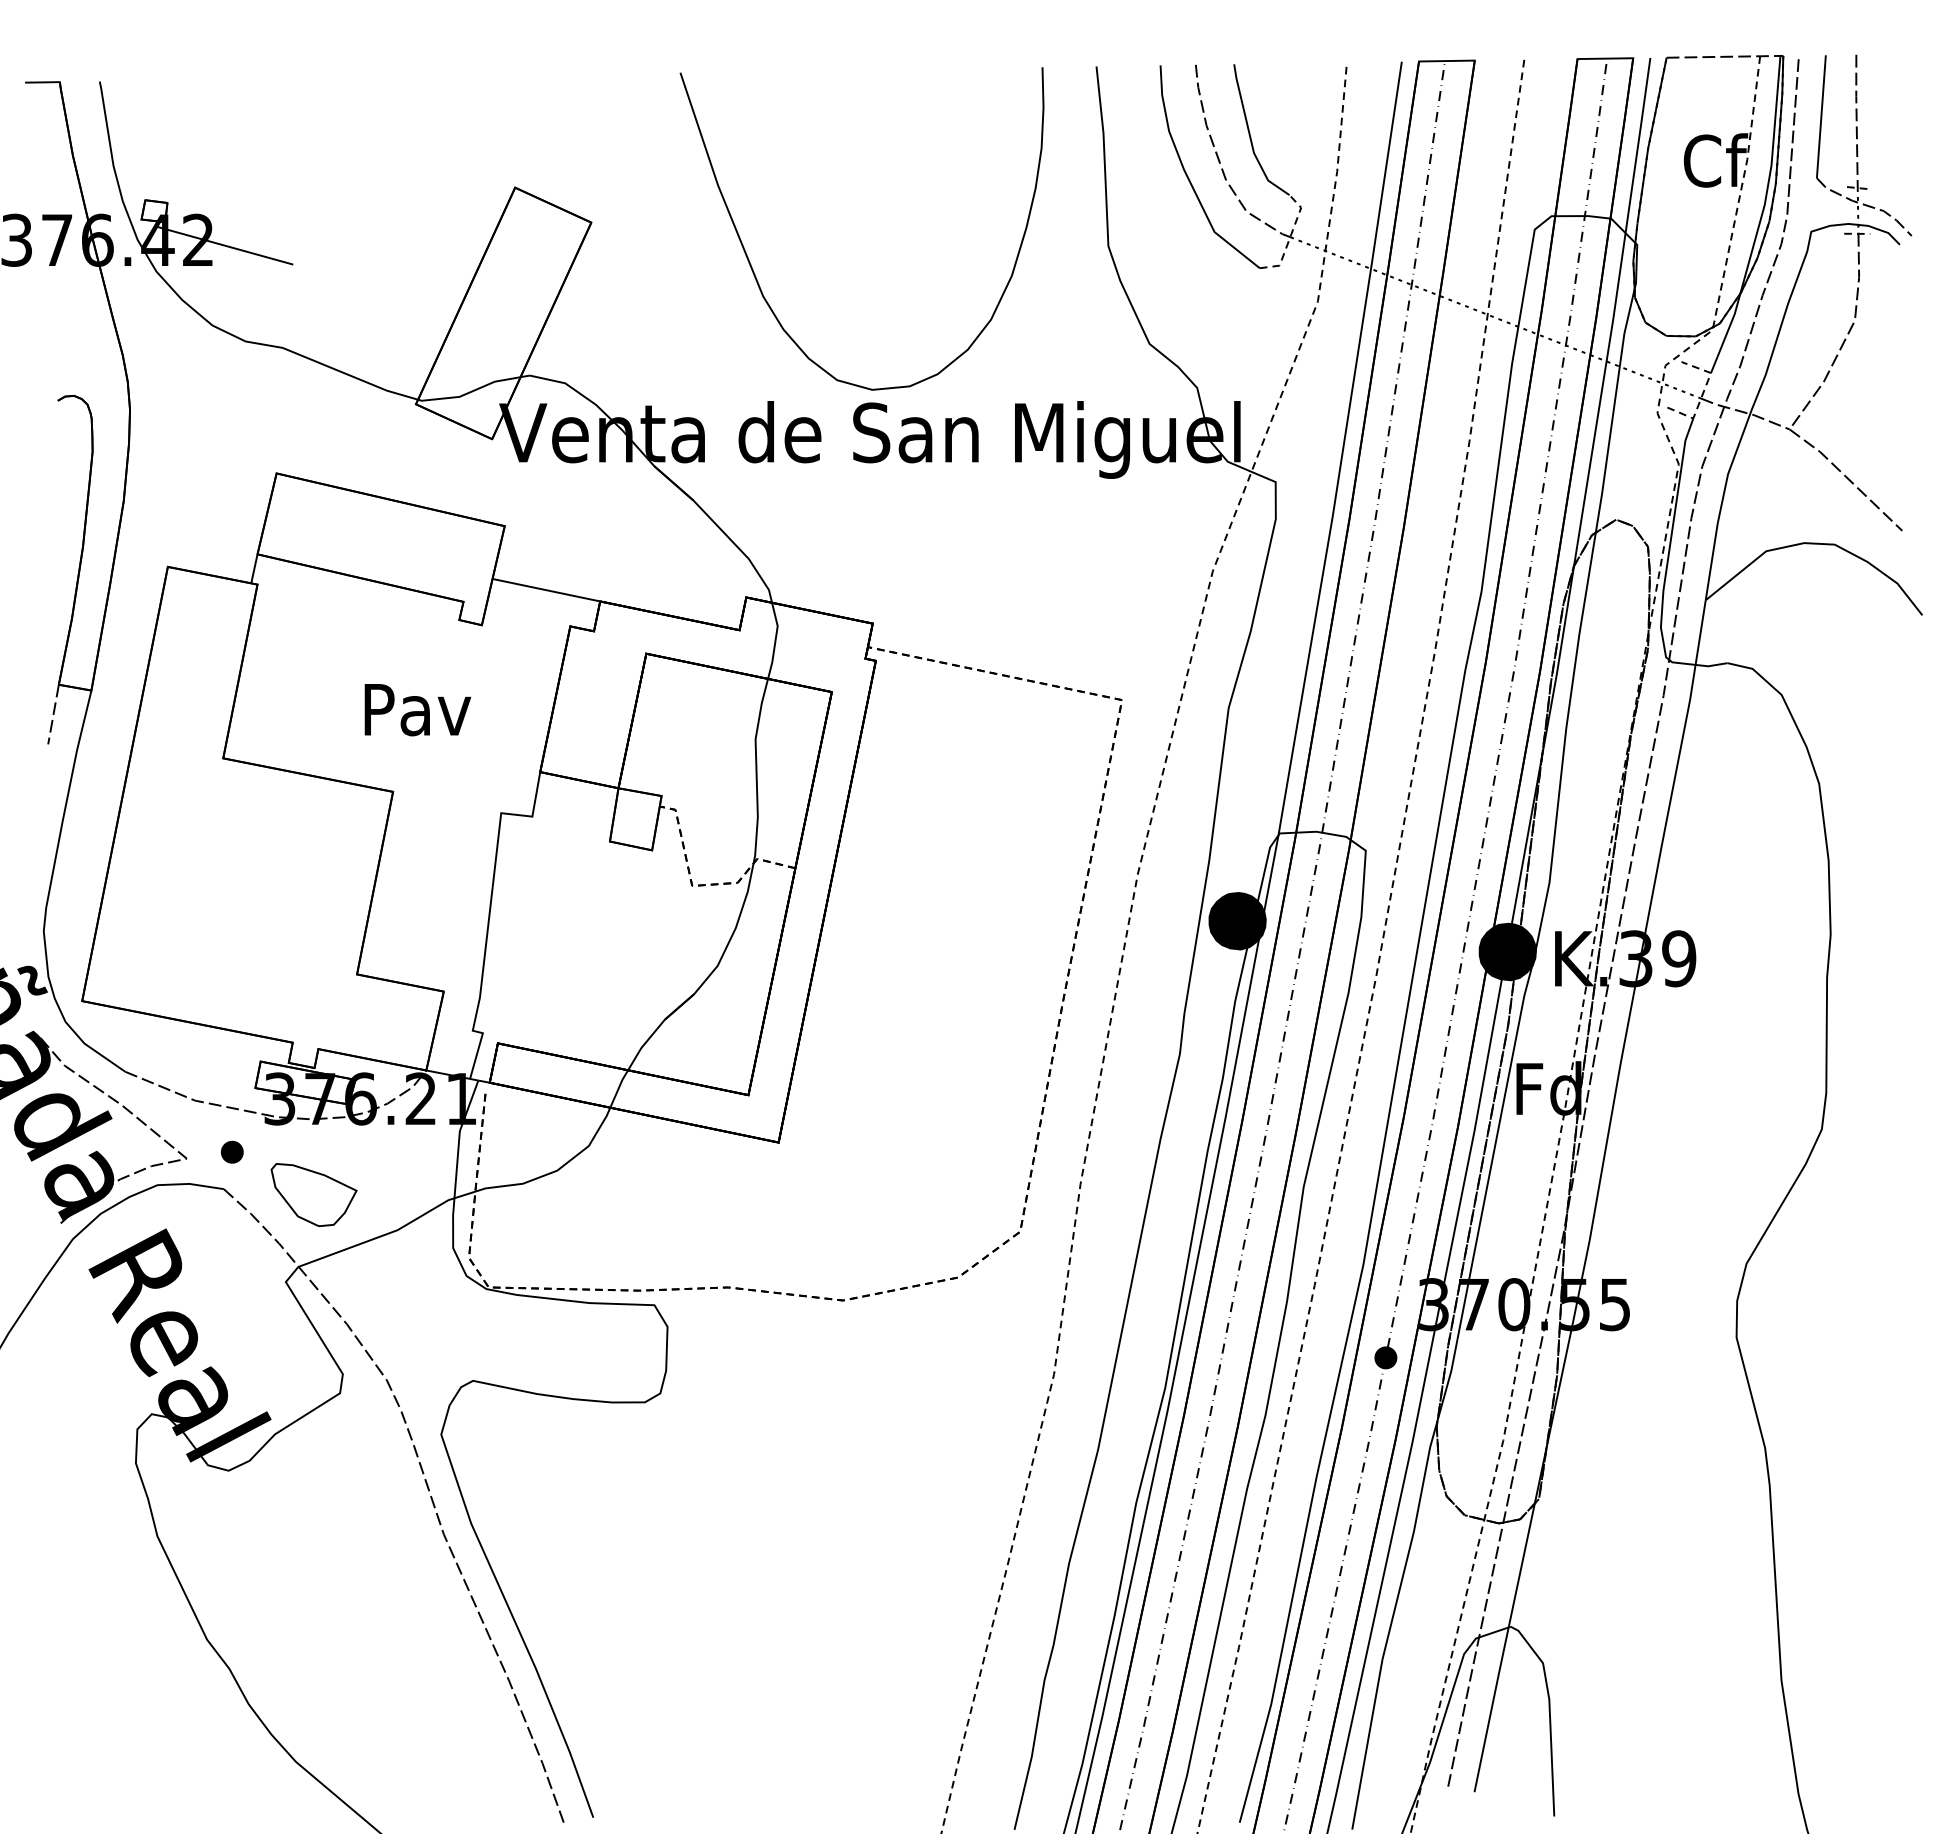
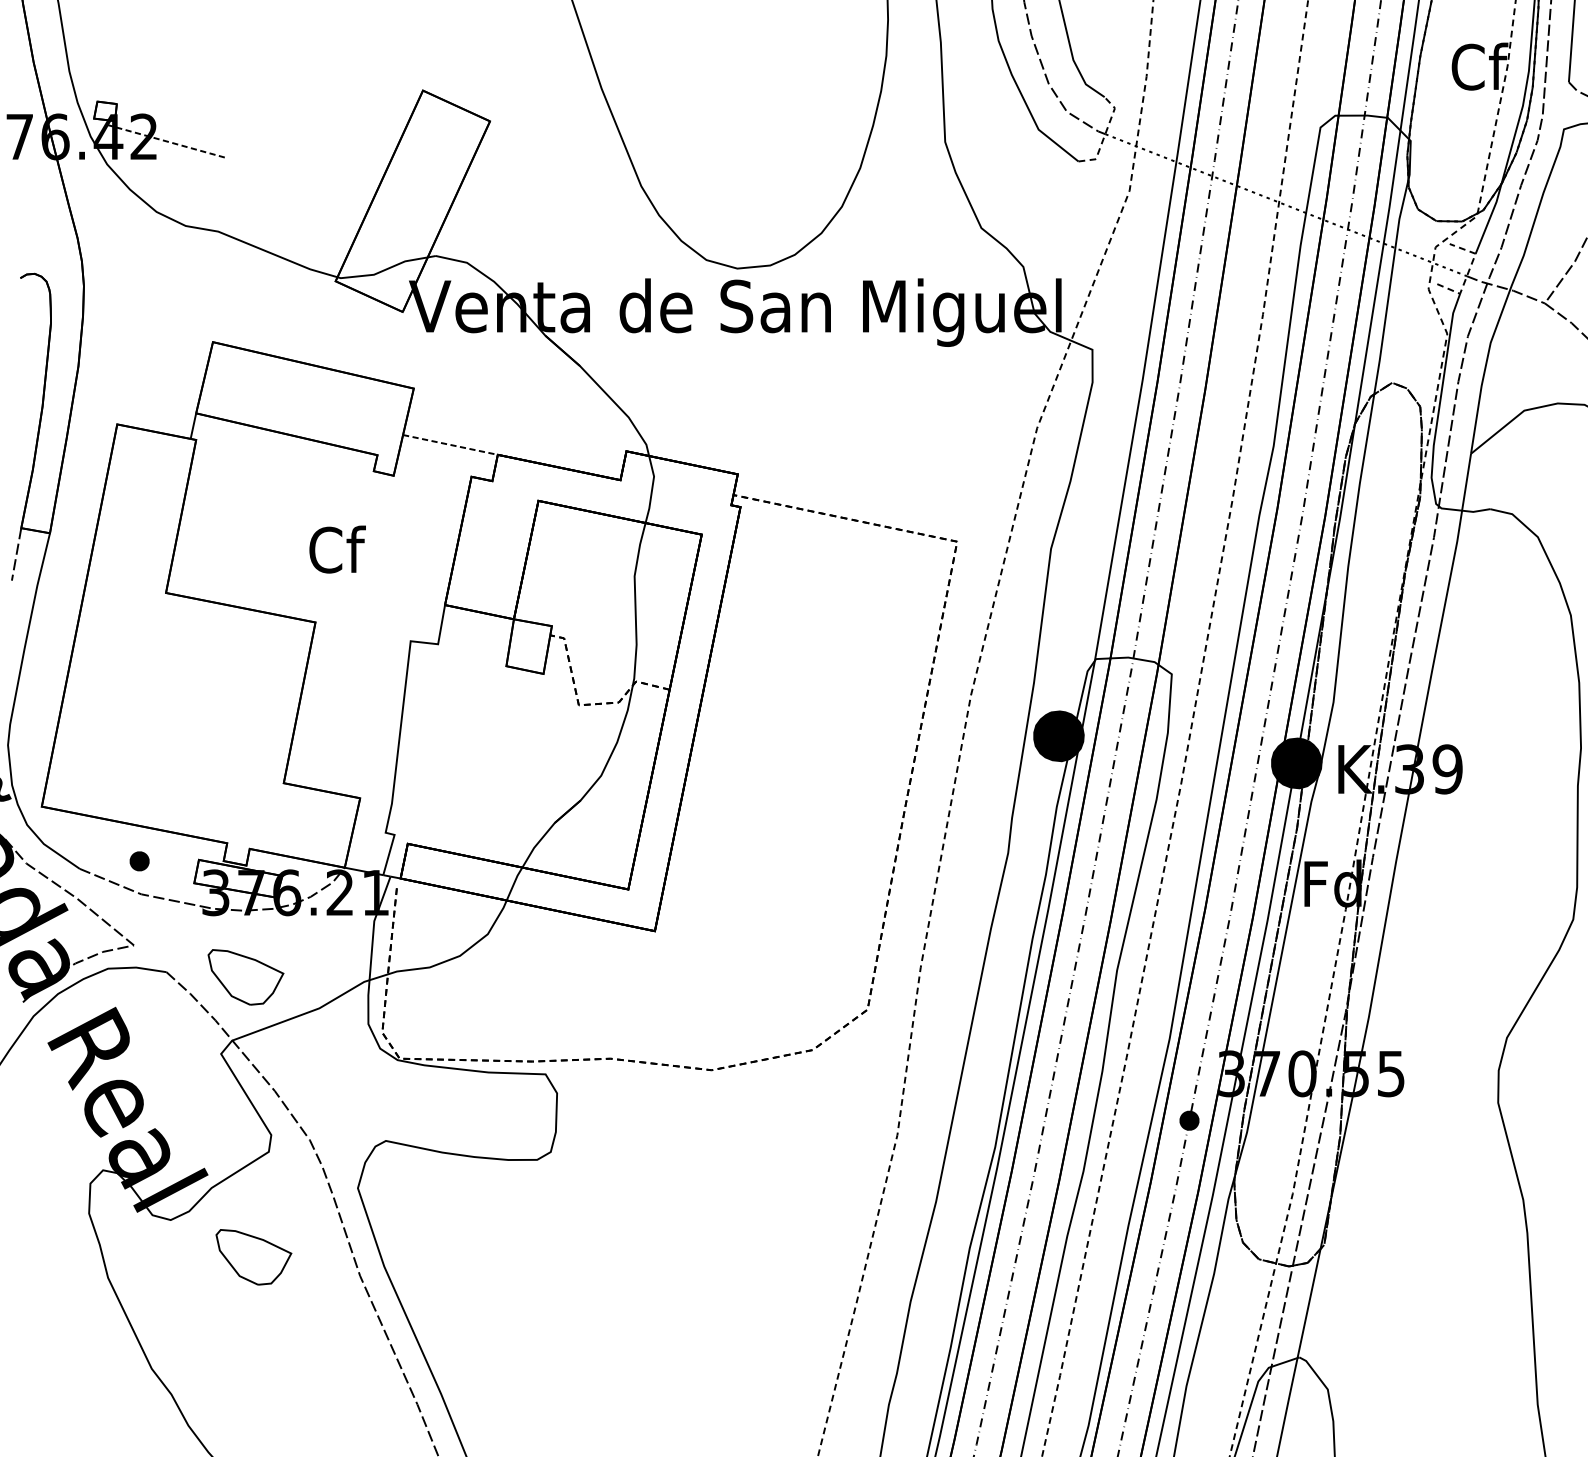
line: (225, 245) -> (167, 141), solid -> dashed
line: (546, 590) -> (450, 445), solid -> dashed
text: (417, 708) -> (337, 549), Pav -> Cf
part: (232, 1151) -> (139, 860), moved
part: (322, 1513) -> (253, 1257), added

